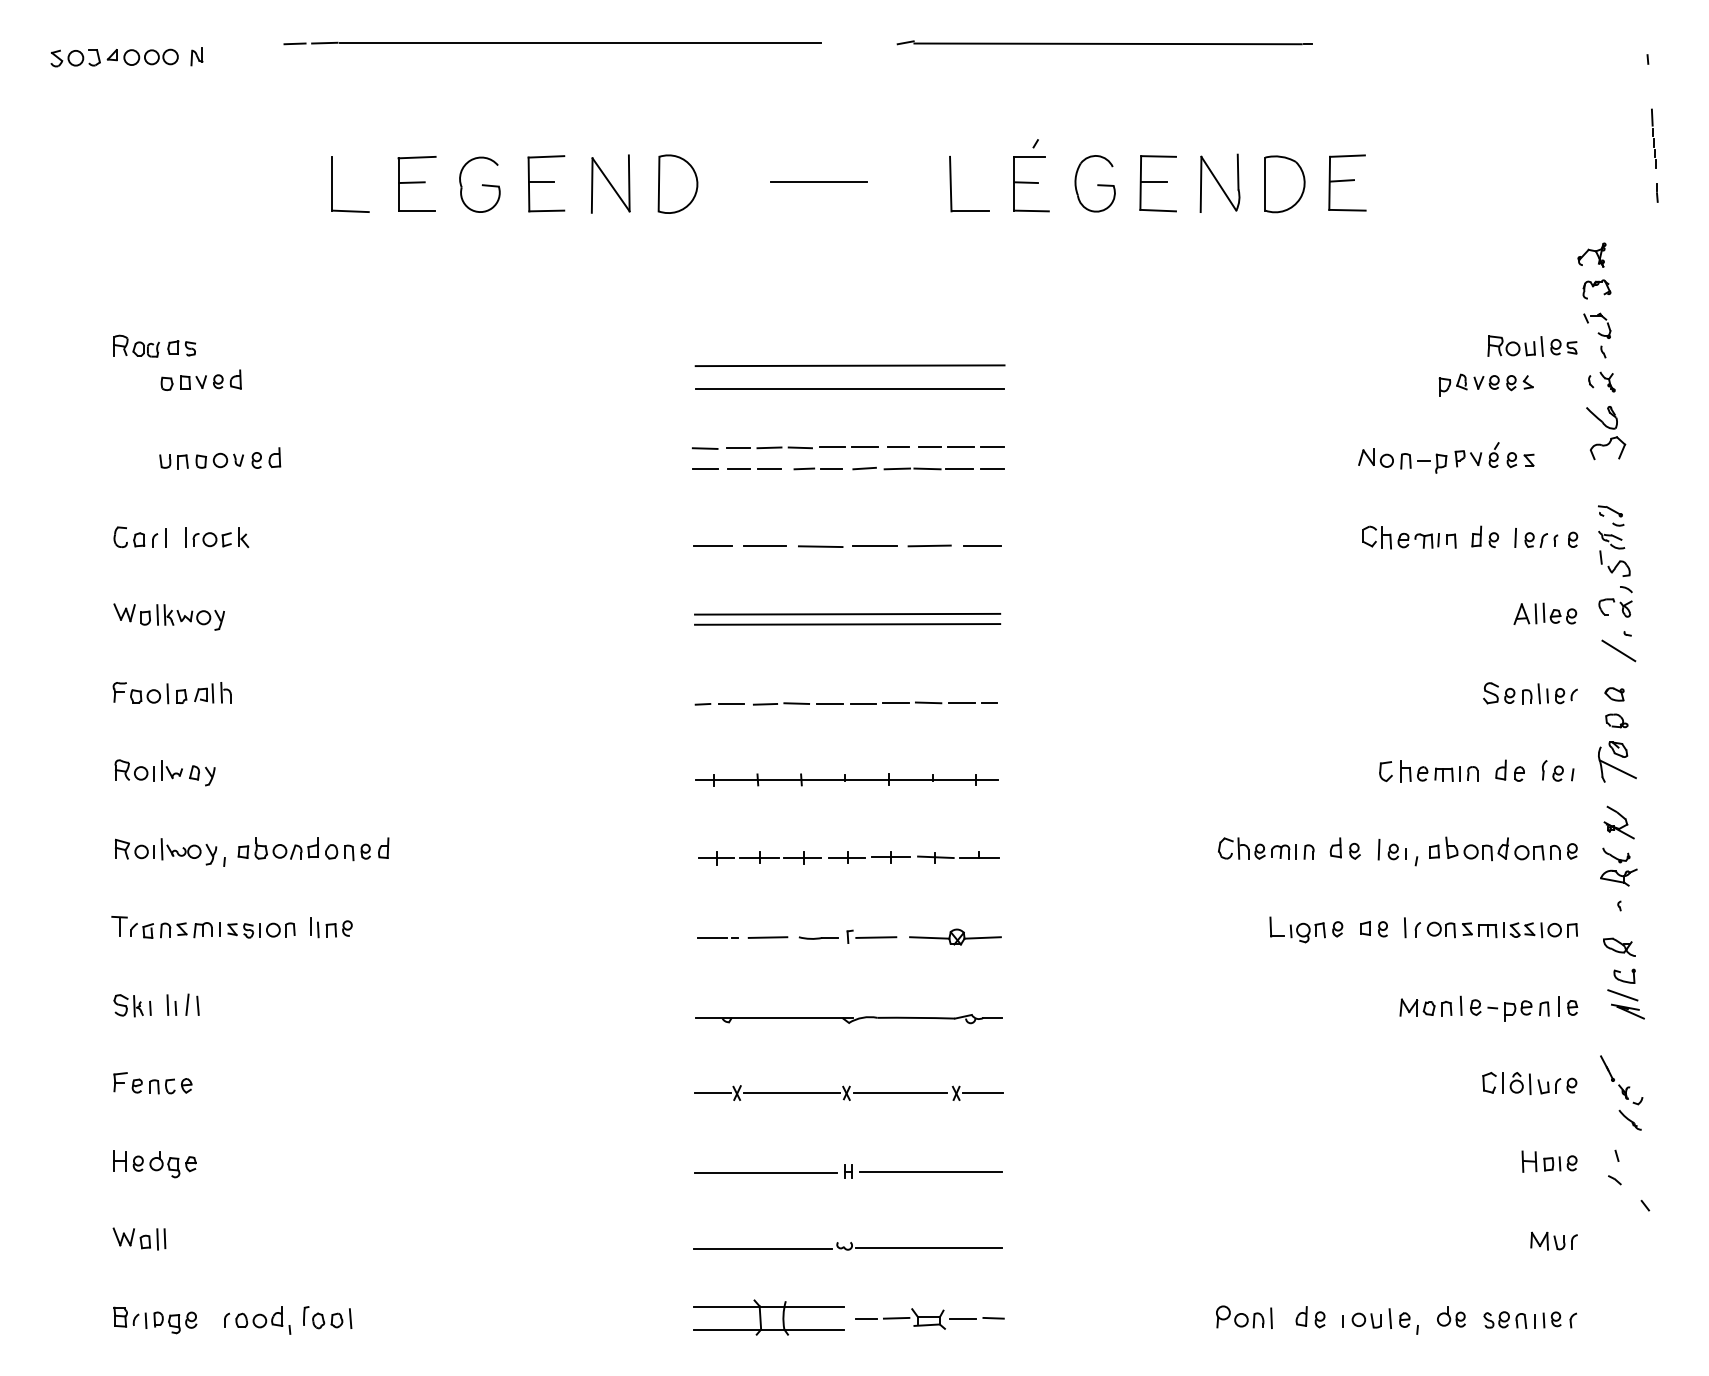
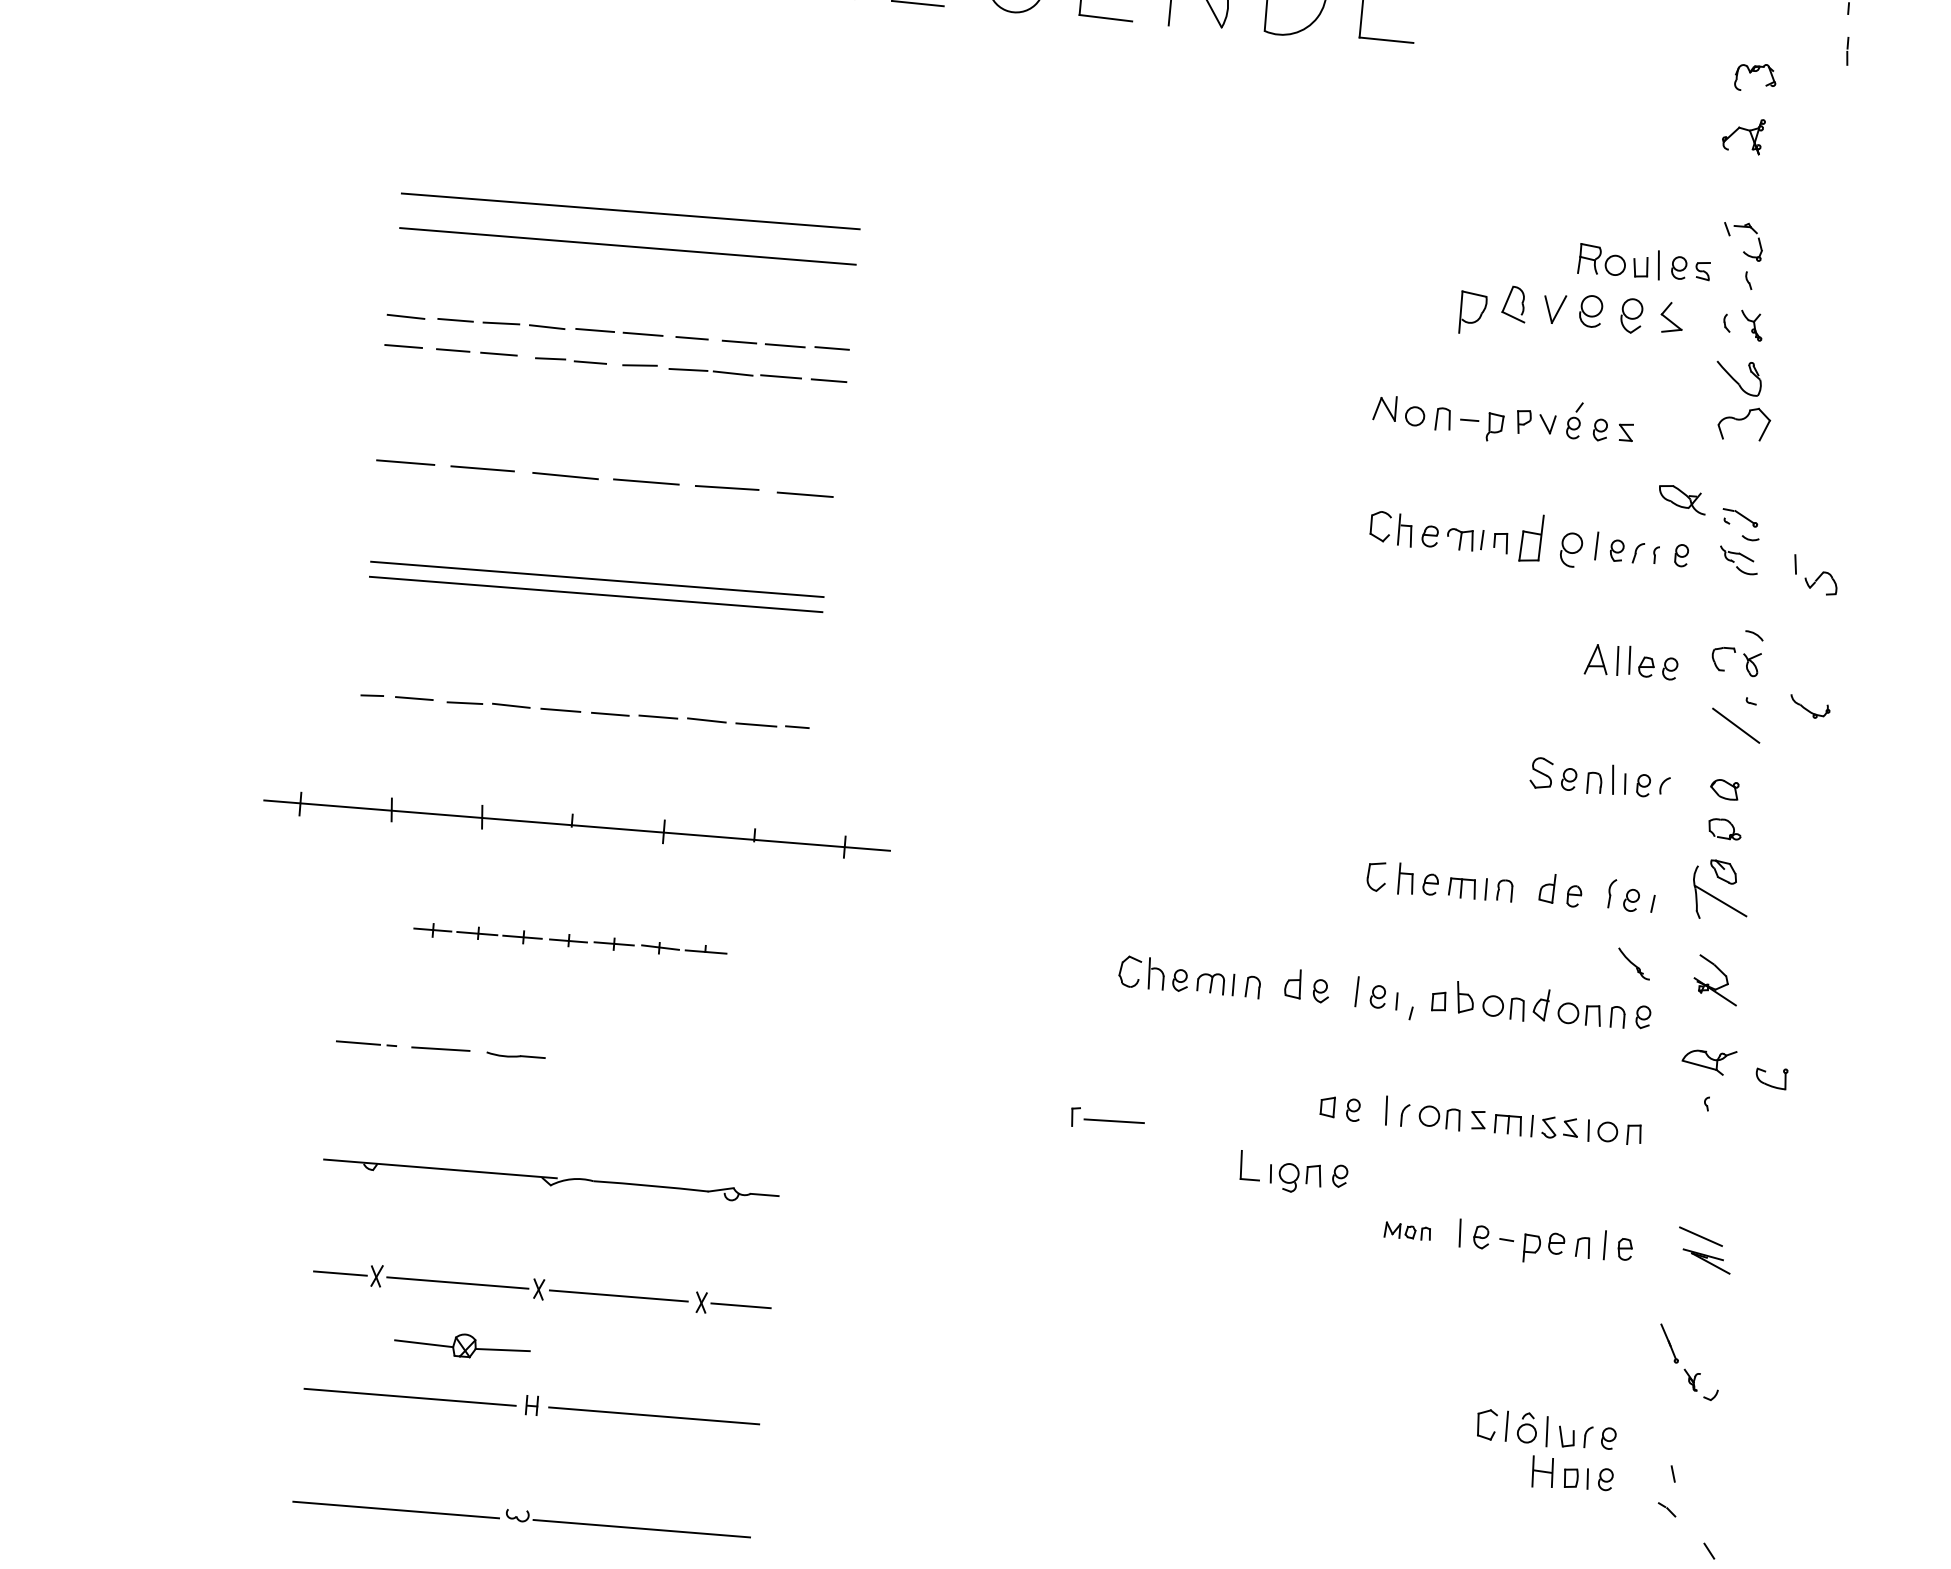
part: (1596, 289) -> (1754, 77), moved
part: (1485, 384) -> (1570, 314), size x1.6
part: (1485, 536) -> (1552, 540), size x1.6
part: (1614, 563) -> (1814, 574), moved
part: (846, 779) -> (576, 824), size x1.4
part: (1616, 855) -> (1810, 707), moved
part: (848, 858) -> (569, 941), size x0.7
part: (1306, 929) -> (1293, 1172), moved
part: (871, 936) -> (1107, 1119), moved
part: (955, 936) -> (462, 1344), moved
part: (1619, 946) -> (1682, 498), moved
part: (1624, 975) -> (1771, 1077), moved
part: (1425, 1007) -> (1407, 1231), size x0.6
part: (1529, 1083) -> (1546, 1430), moved
part: (1629, 1119) -> (1633, 962), moved

